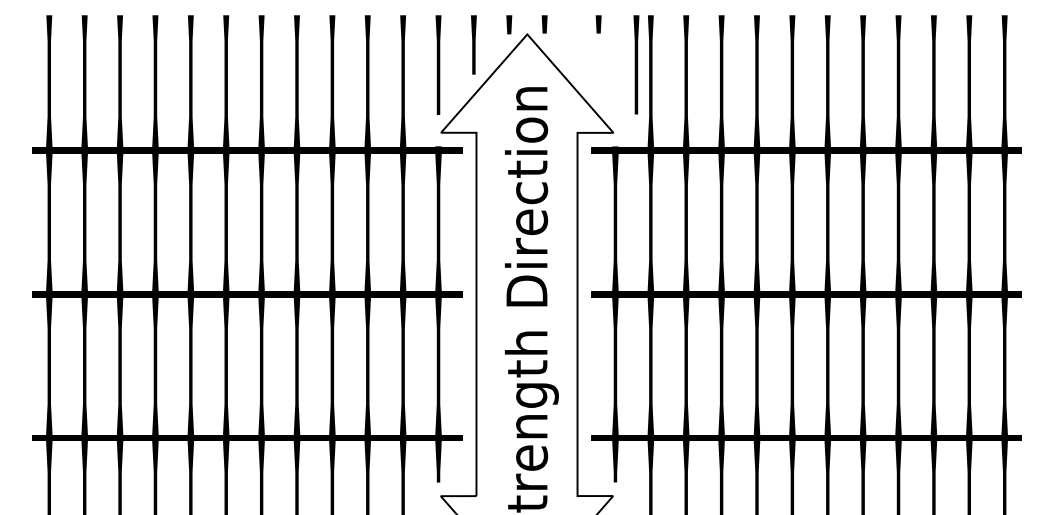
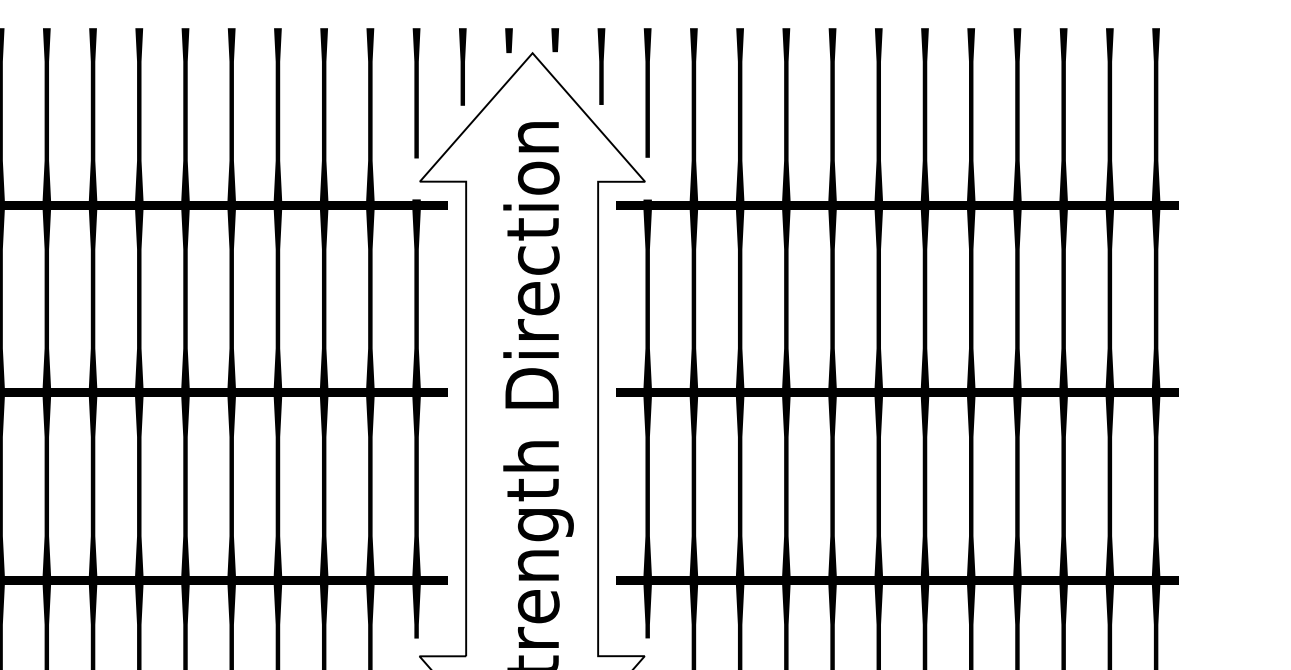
line: (598, 24) -> (625, 40), removed
line: (579, 44) -> (600, 66), added
line: (636, 64) -> (647, 92), moved

